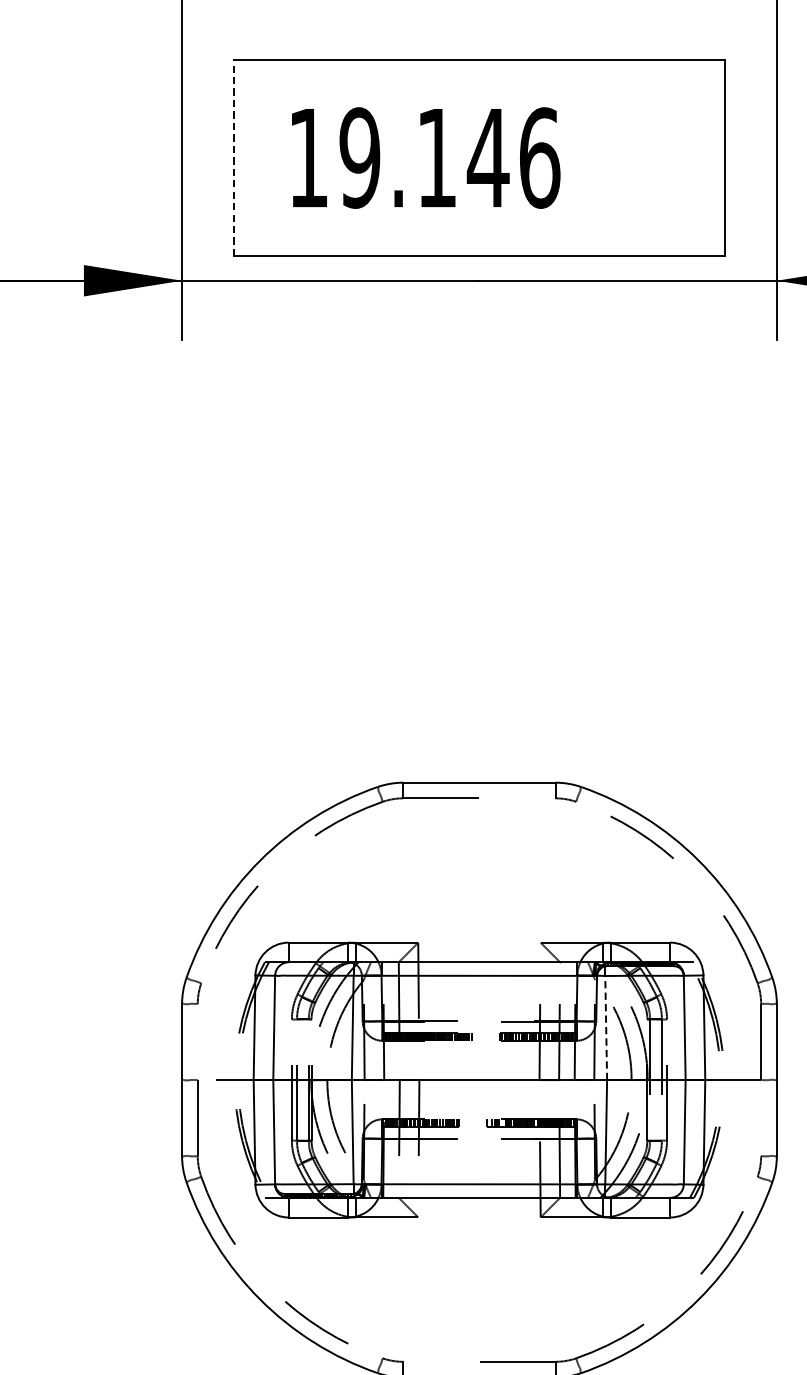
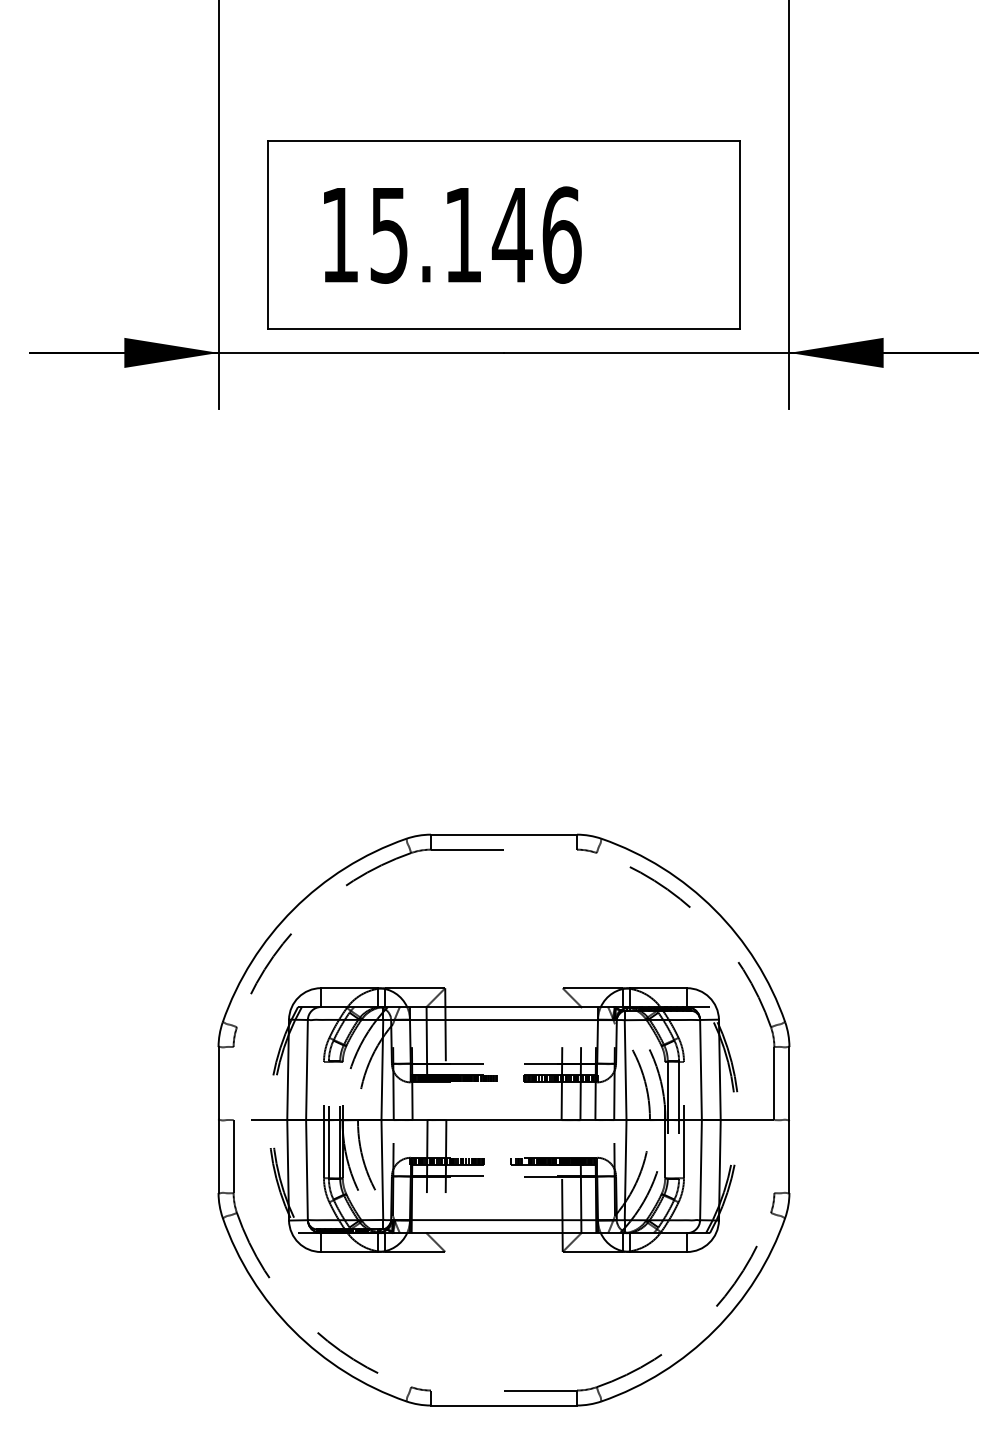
line: (234, 157) -> (268, 234), dashed -> solid
text: (359, 157) -> (388, 234), 19.146 -> 15.146
line: (606, 1028) -> (625, 1070), dashed -> solid

